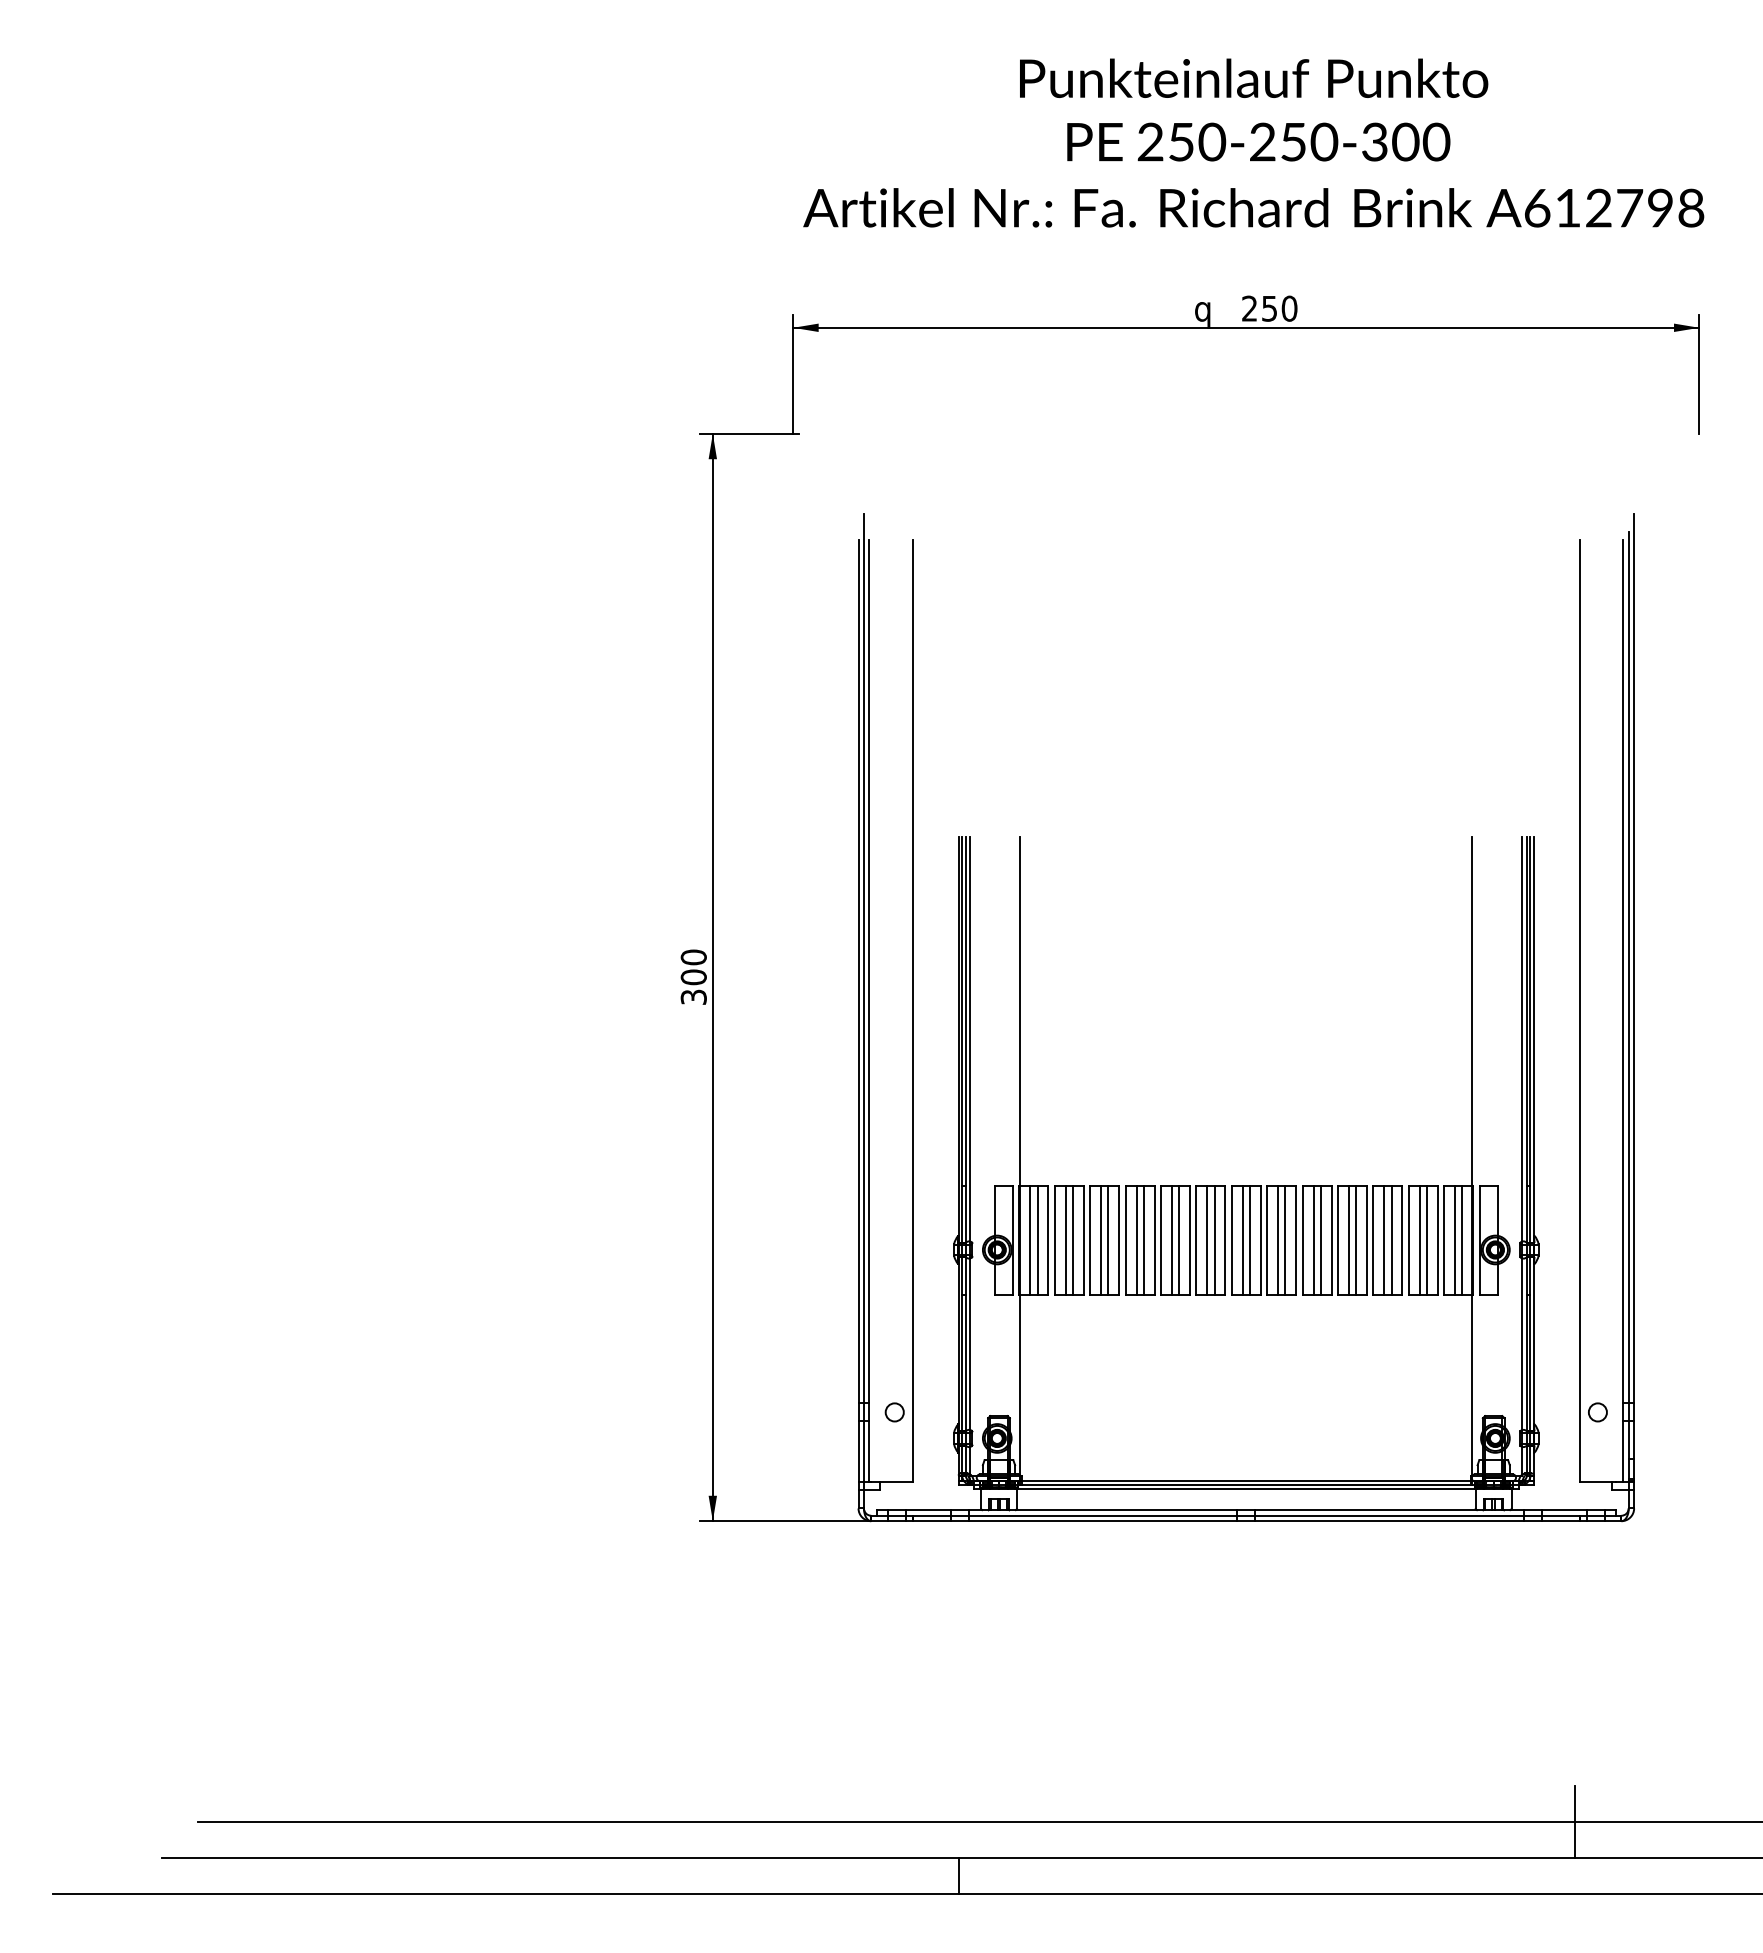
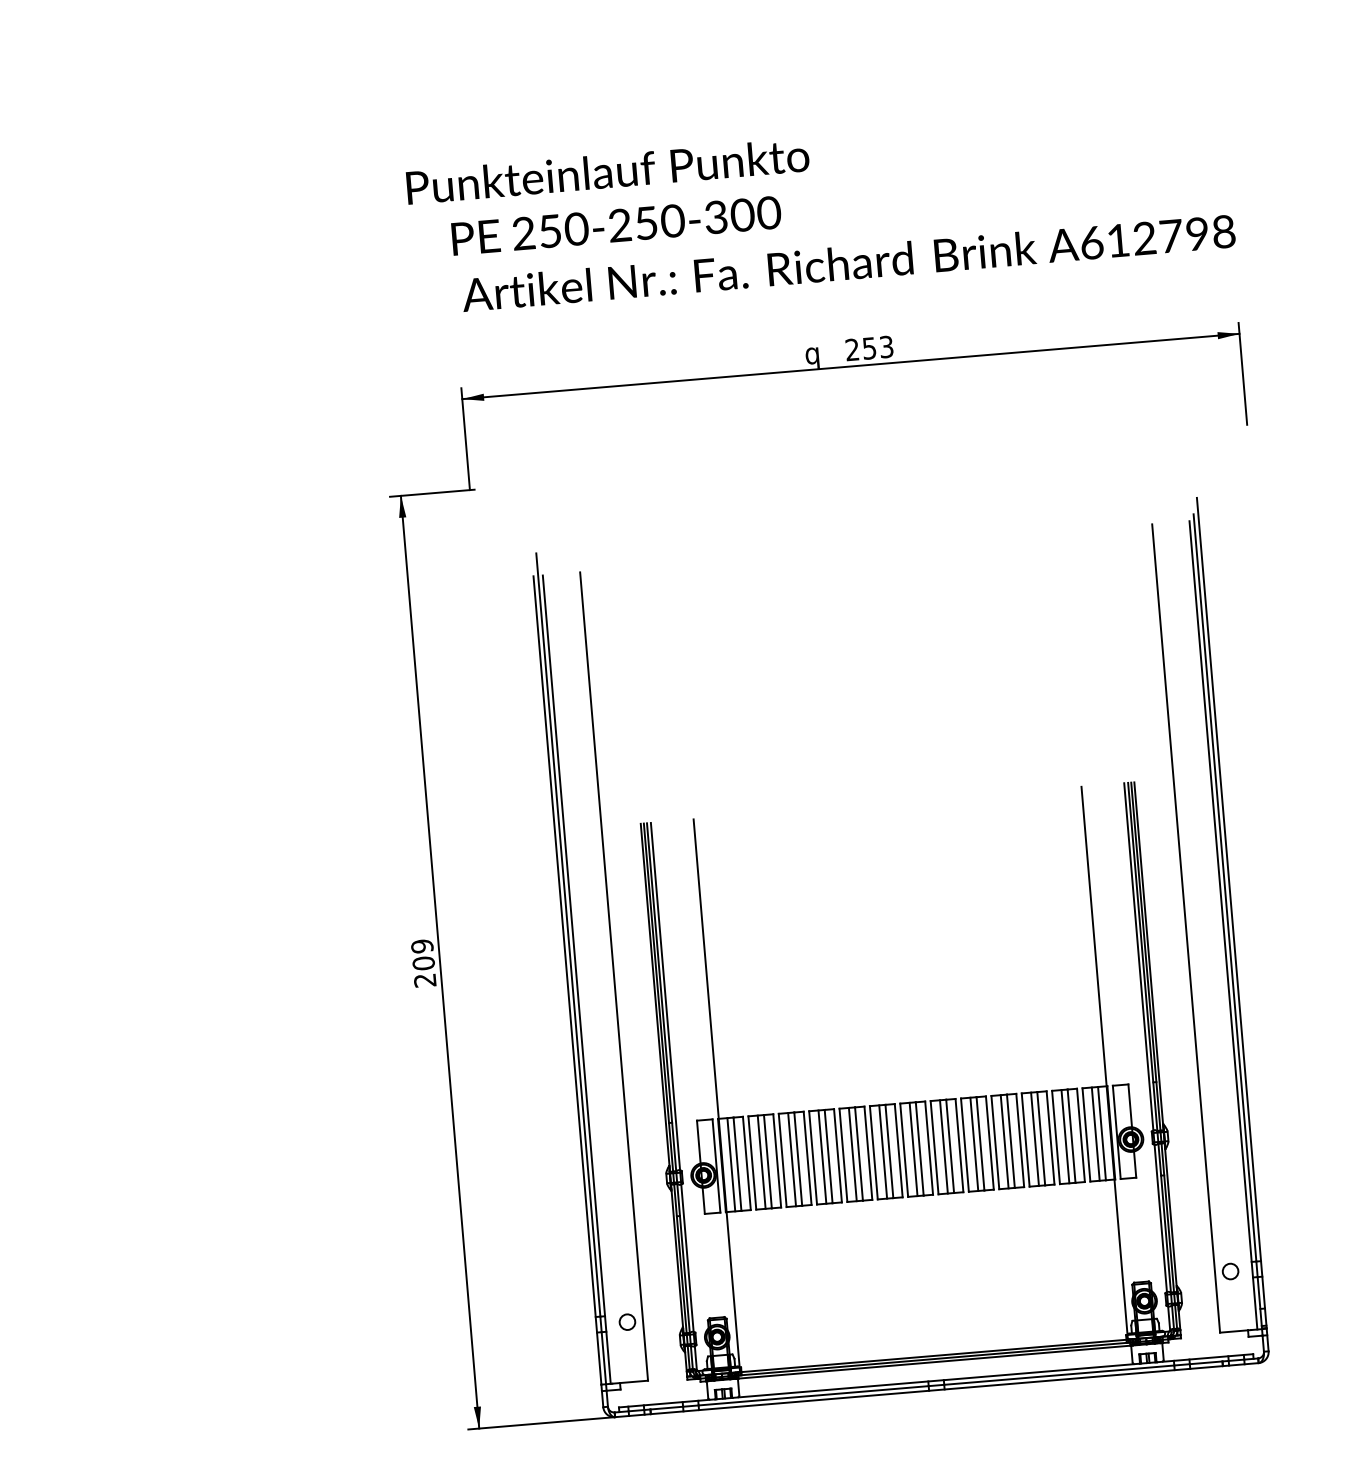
text: (1254, 109) -> (610, 198), moved
text: (1289, 308) -> (886, 346), 250 -> 253
text: (693, 976) -> (423, 962), 300 -> 209

